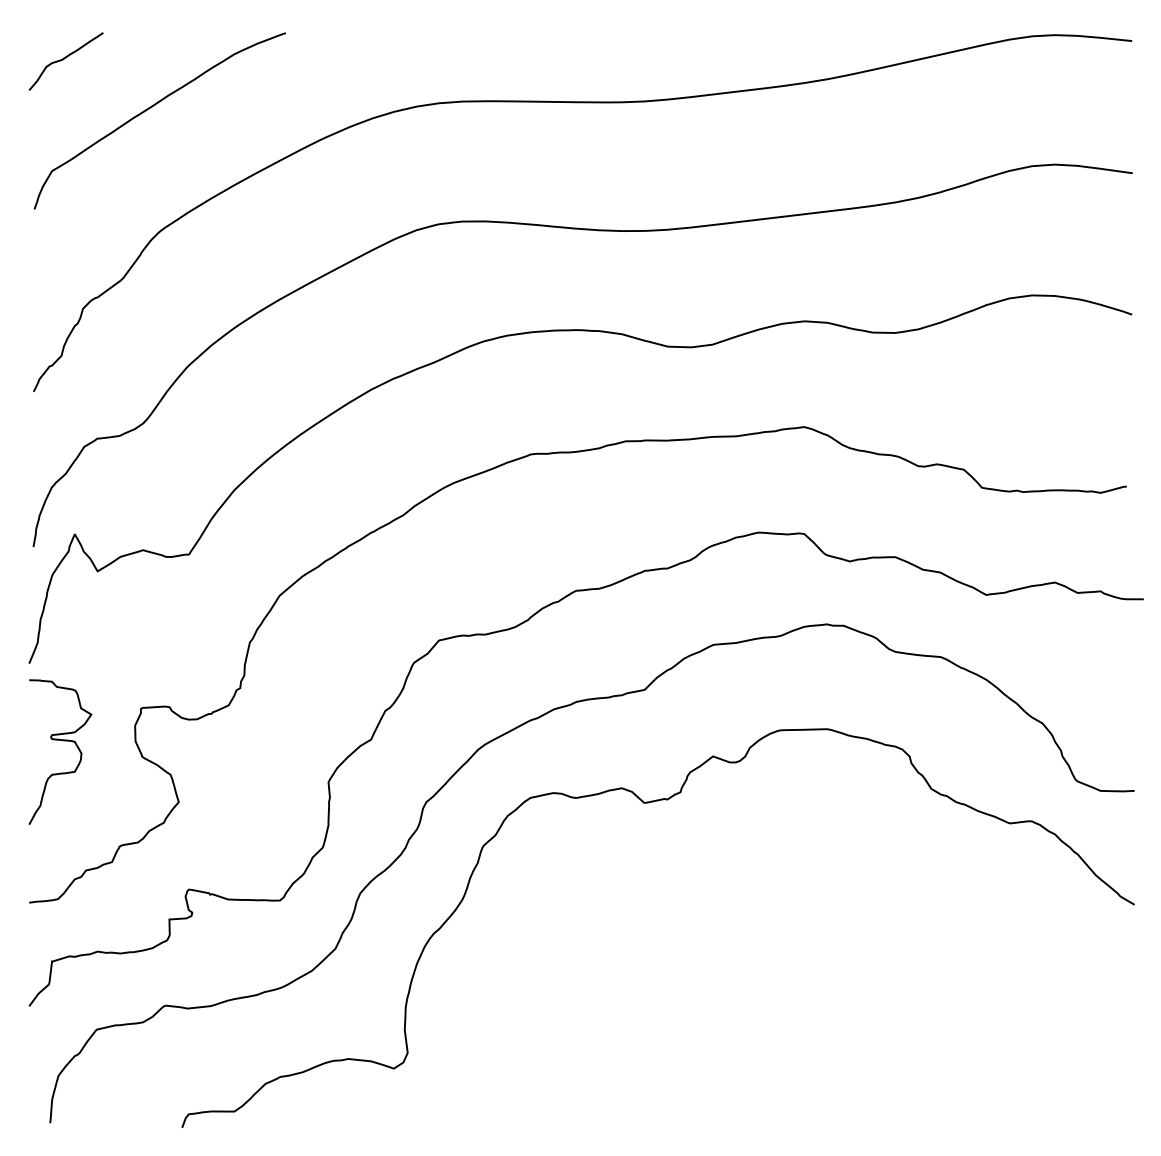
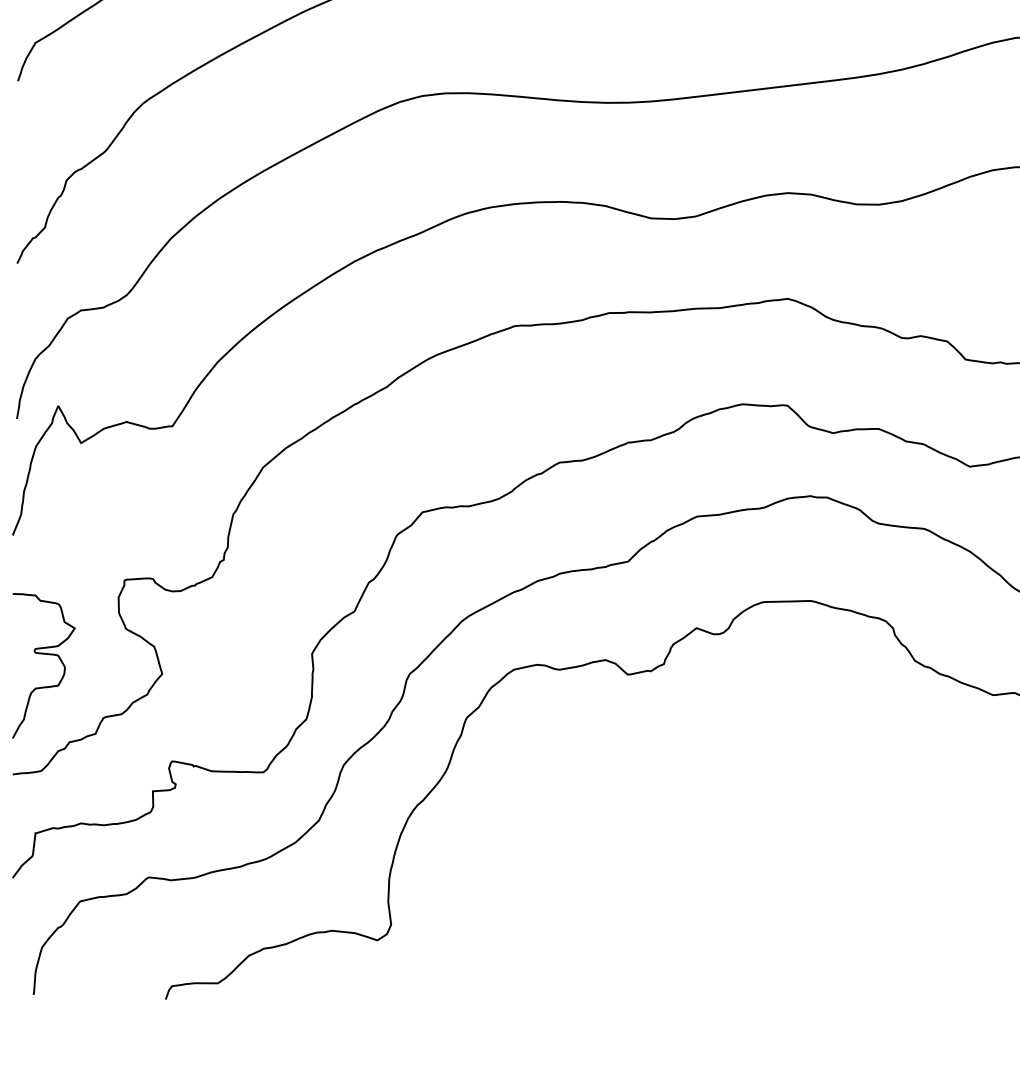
curve: (62, 741) -> (45, 655), moved

